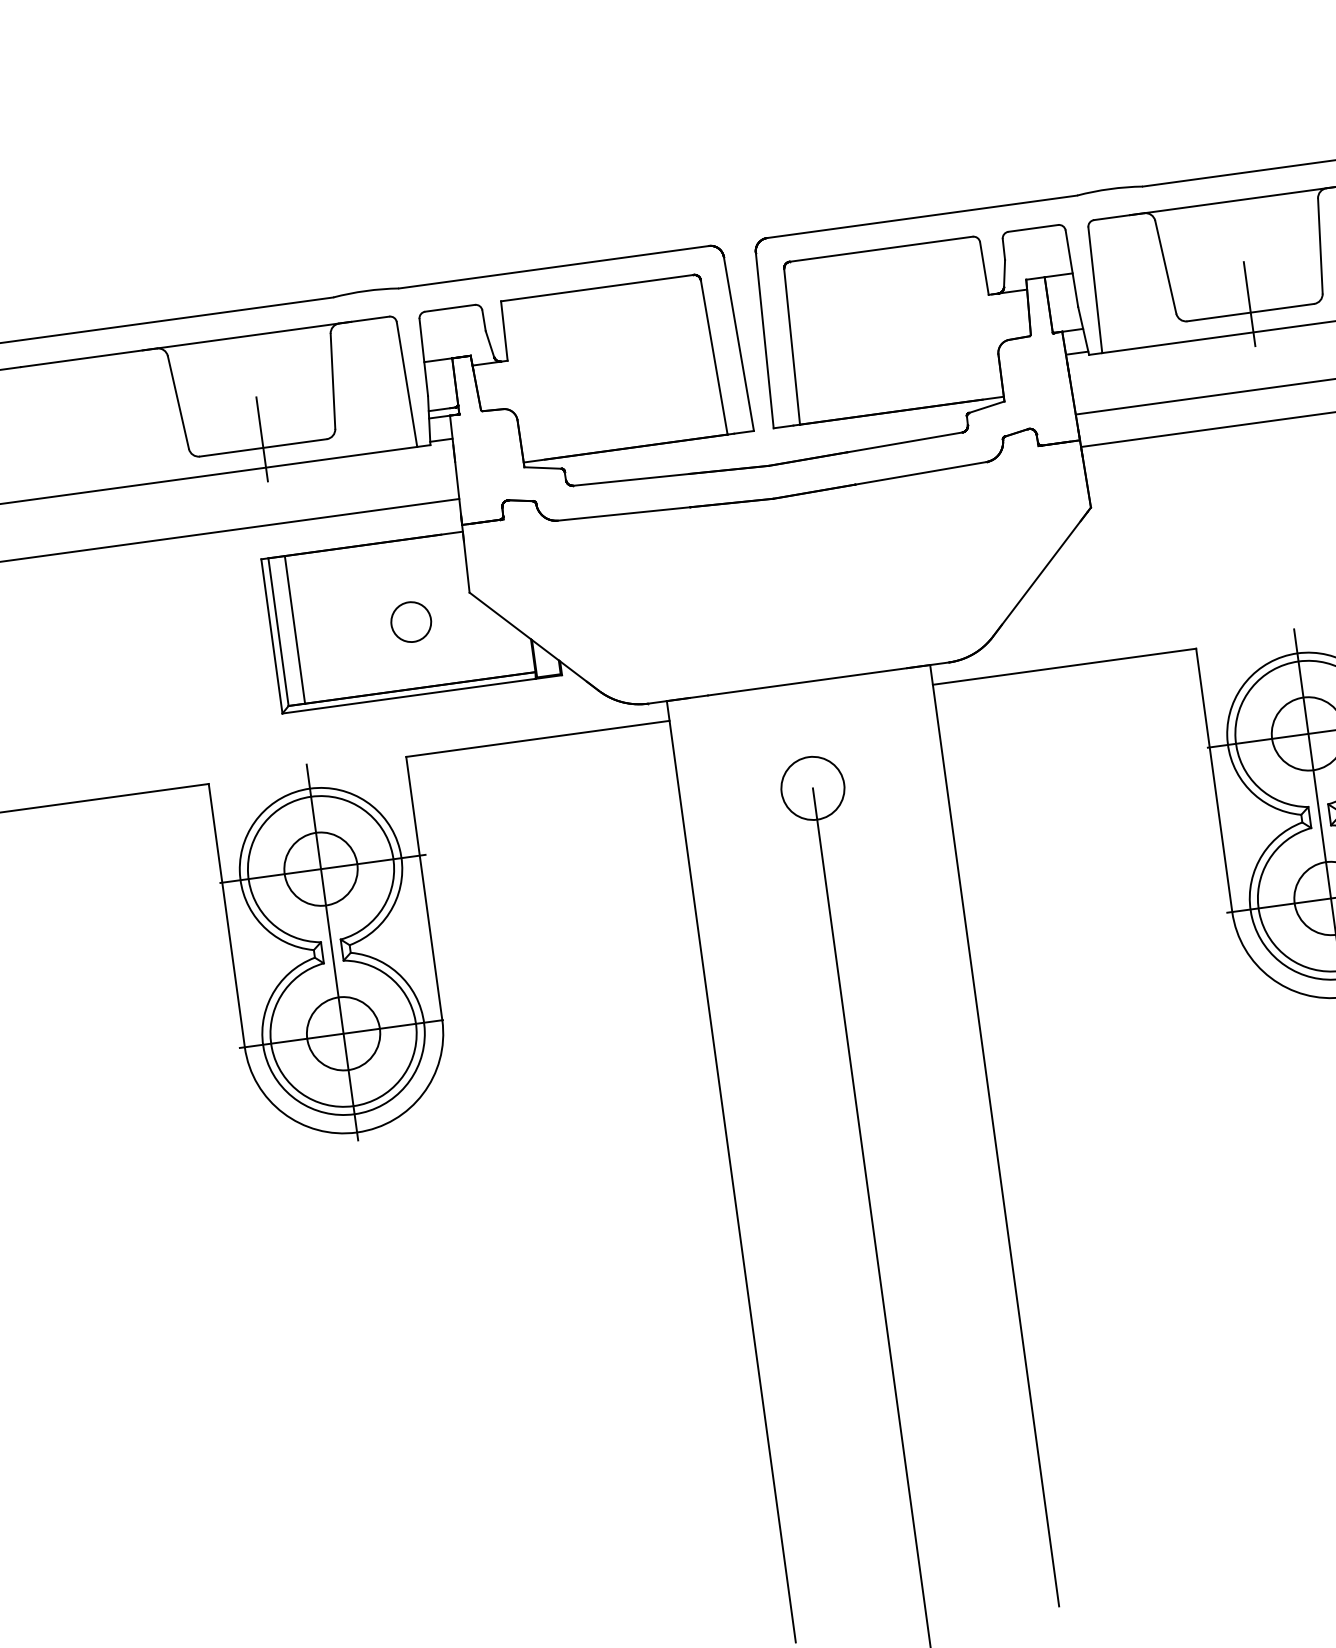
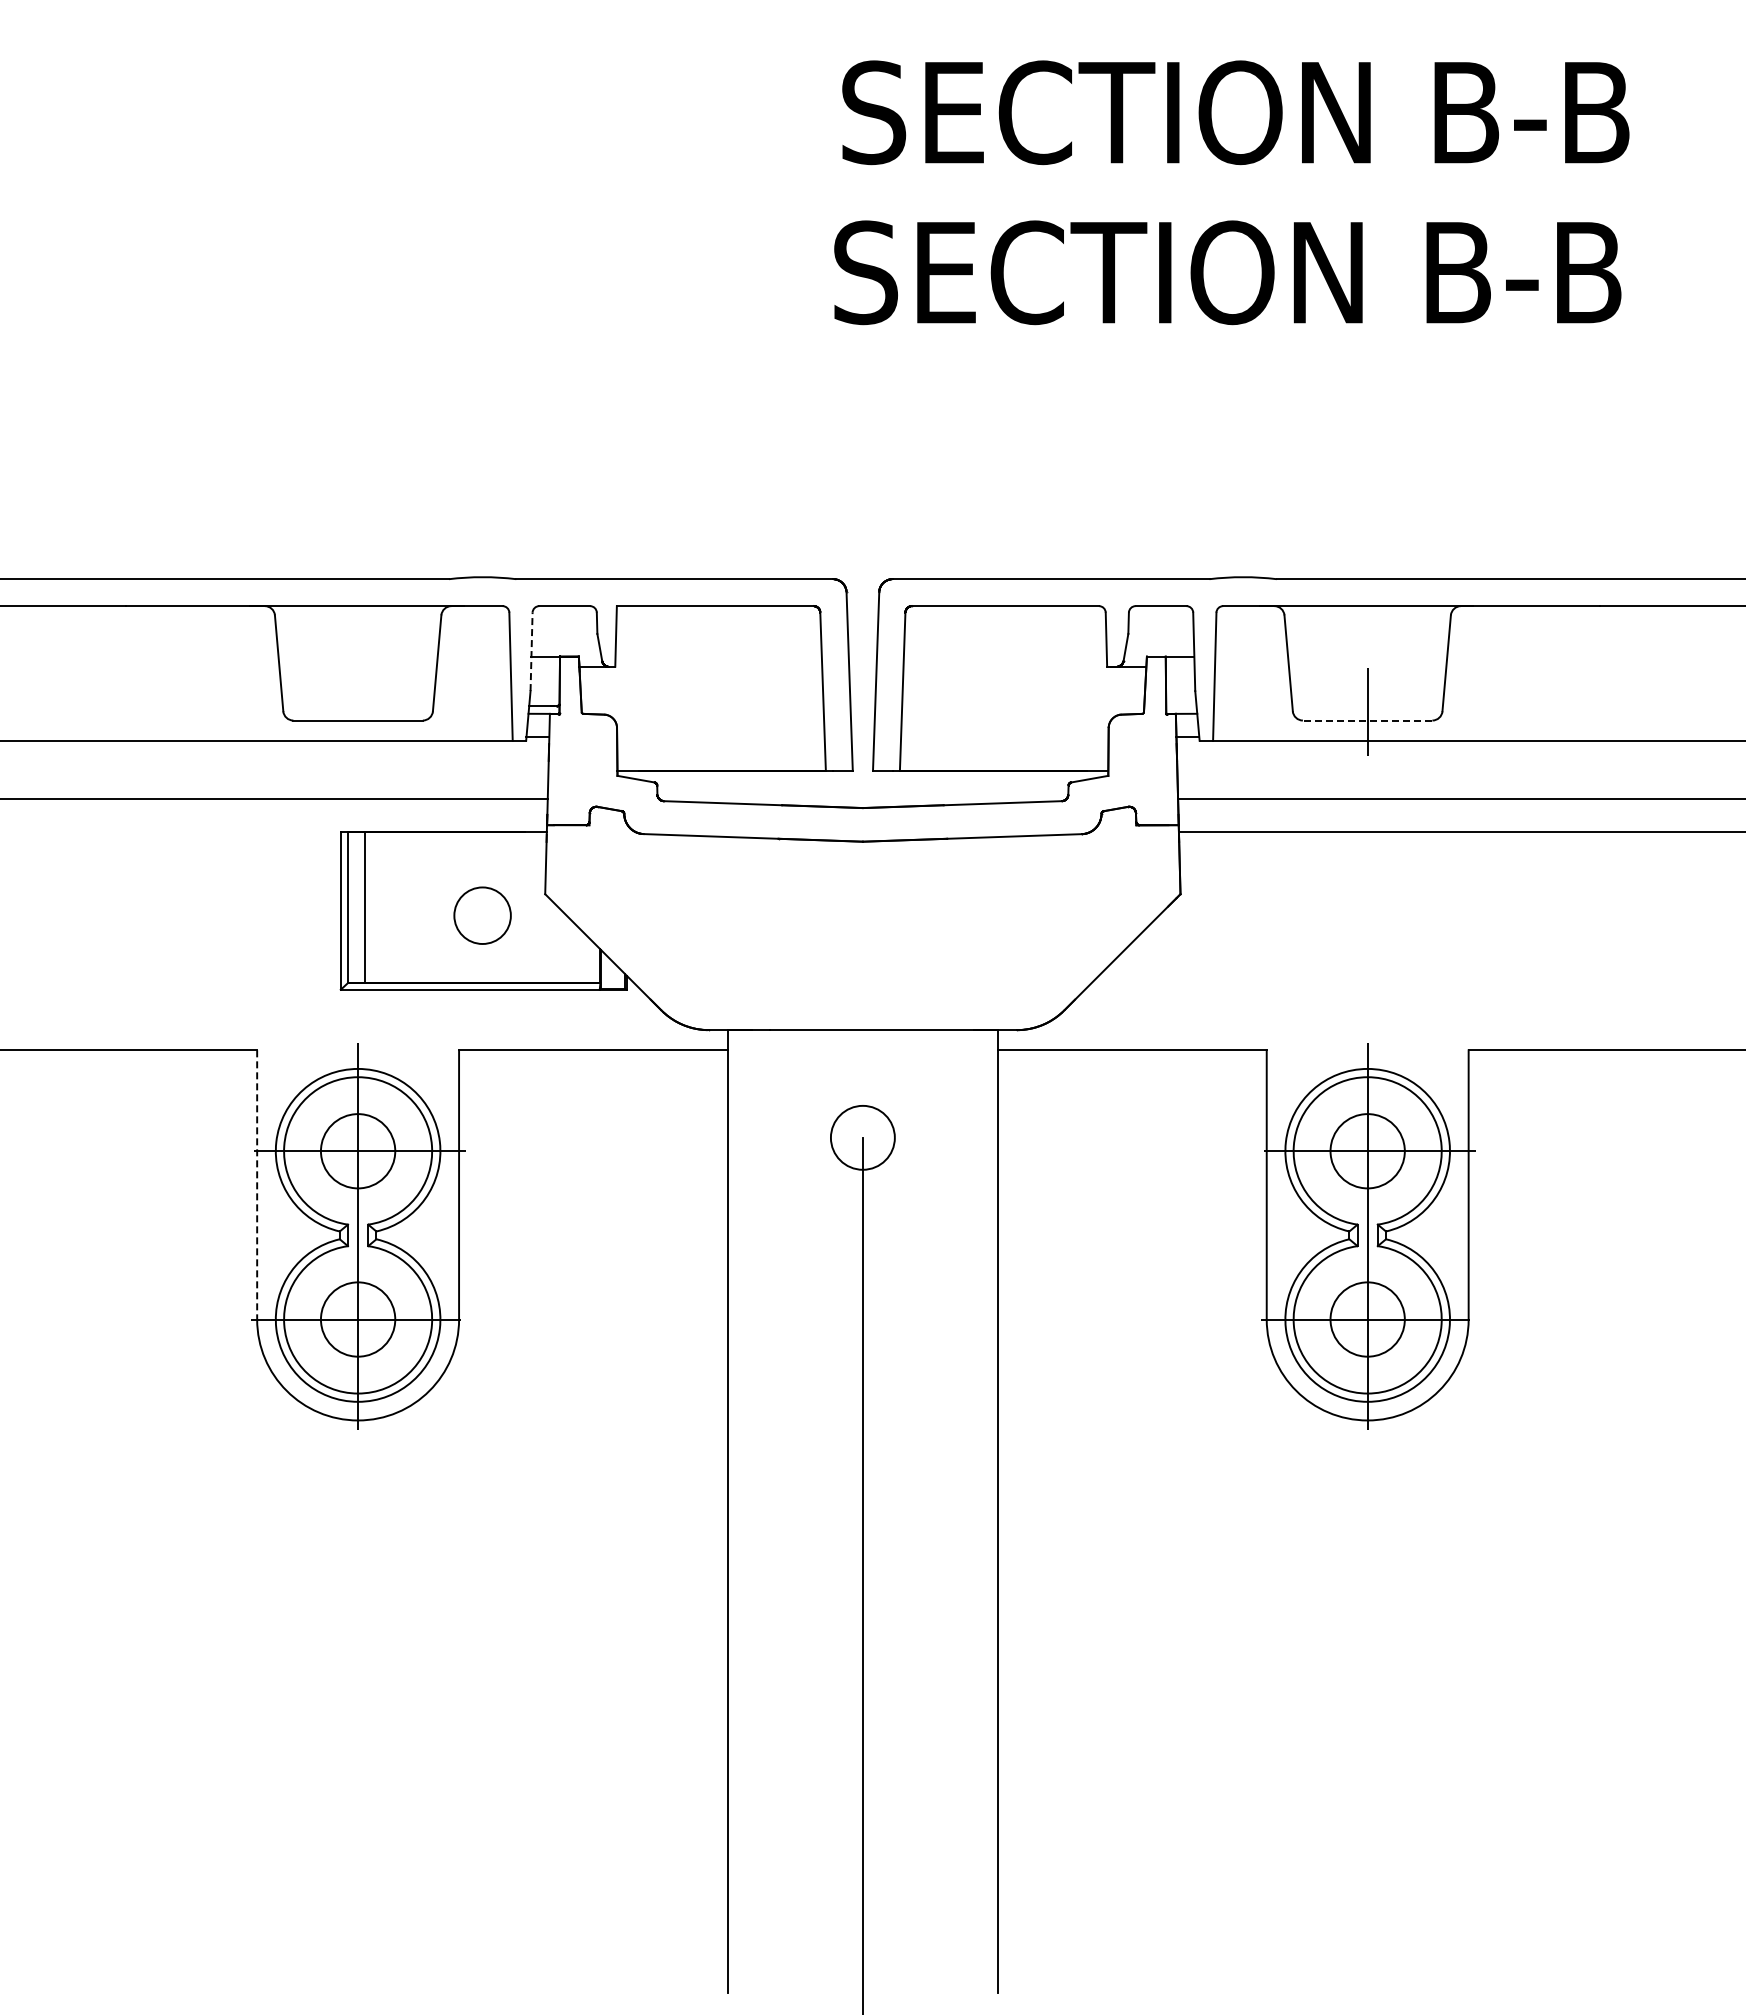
line: (1250, 312) -> (1367, 720), solid -> dashed
line: (423, 357) -> (531, 651), solid -> dashed
line: (262, 439) -> (358, 711), removed
circle: (411, 621) -> (482, 915), size x1.4
line: (227, 915) -> (257, 1184), solid -> dashed

